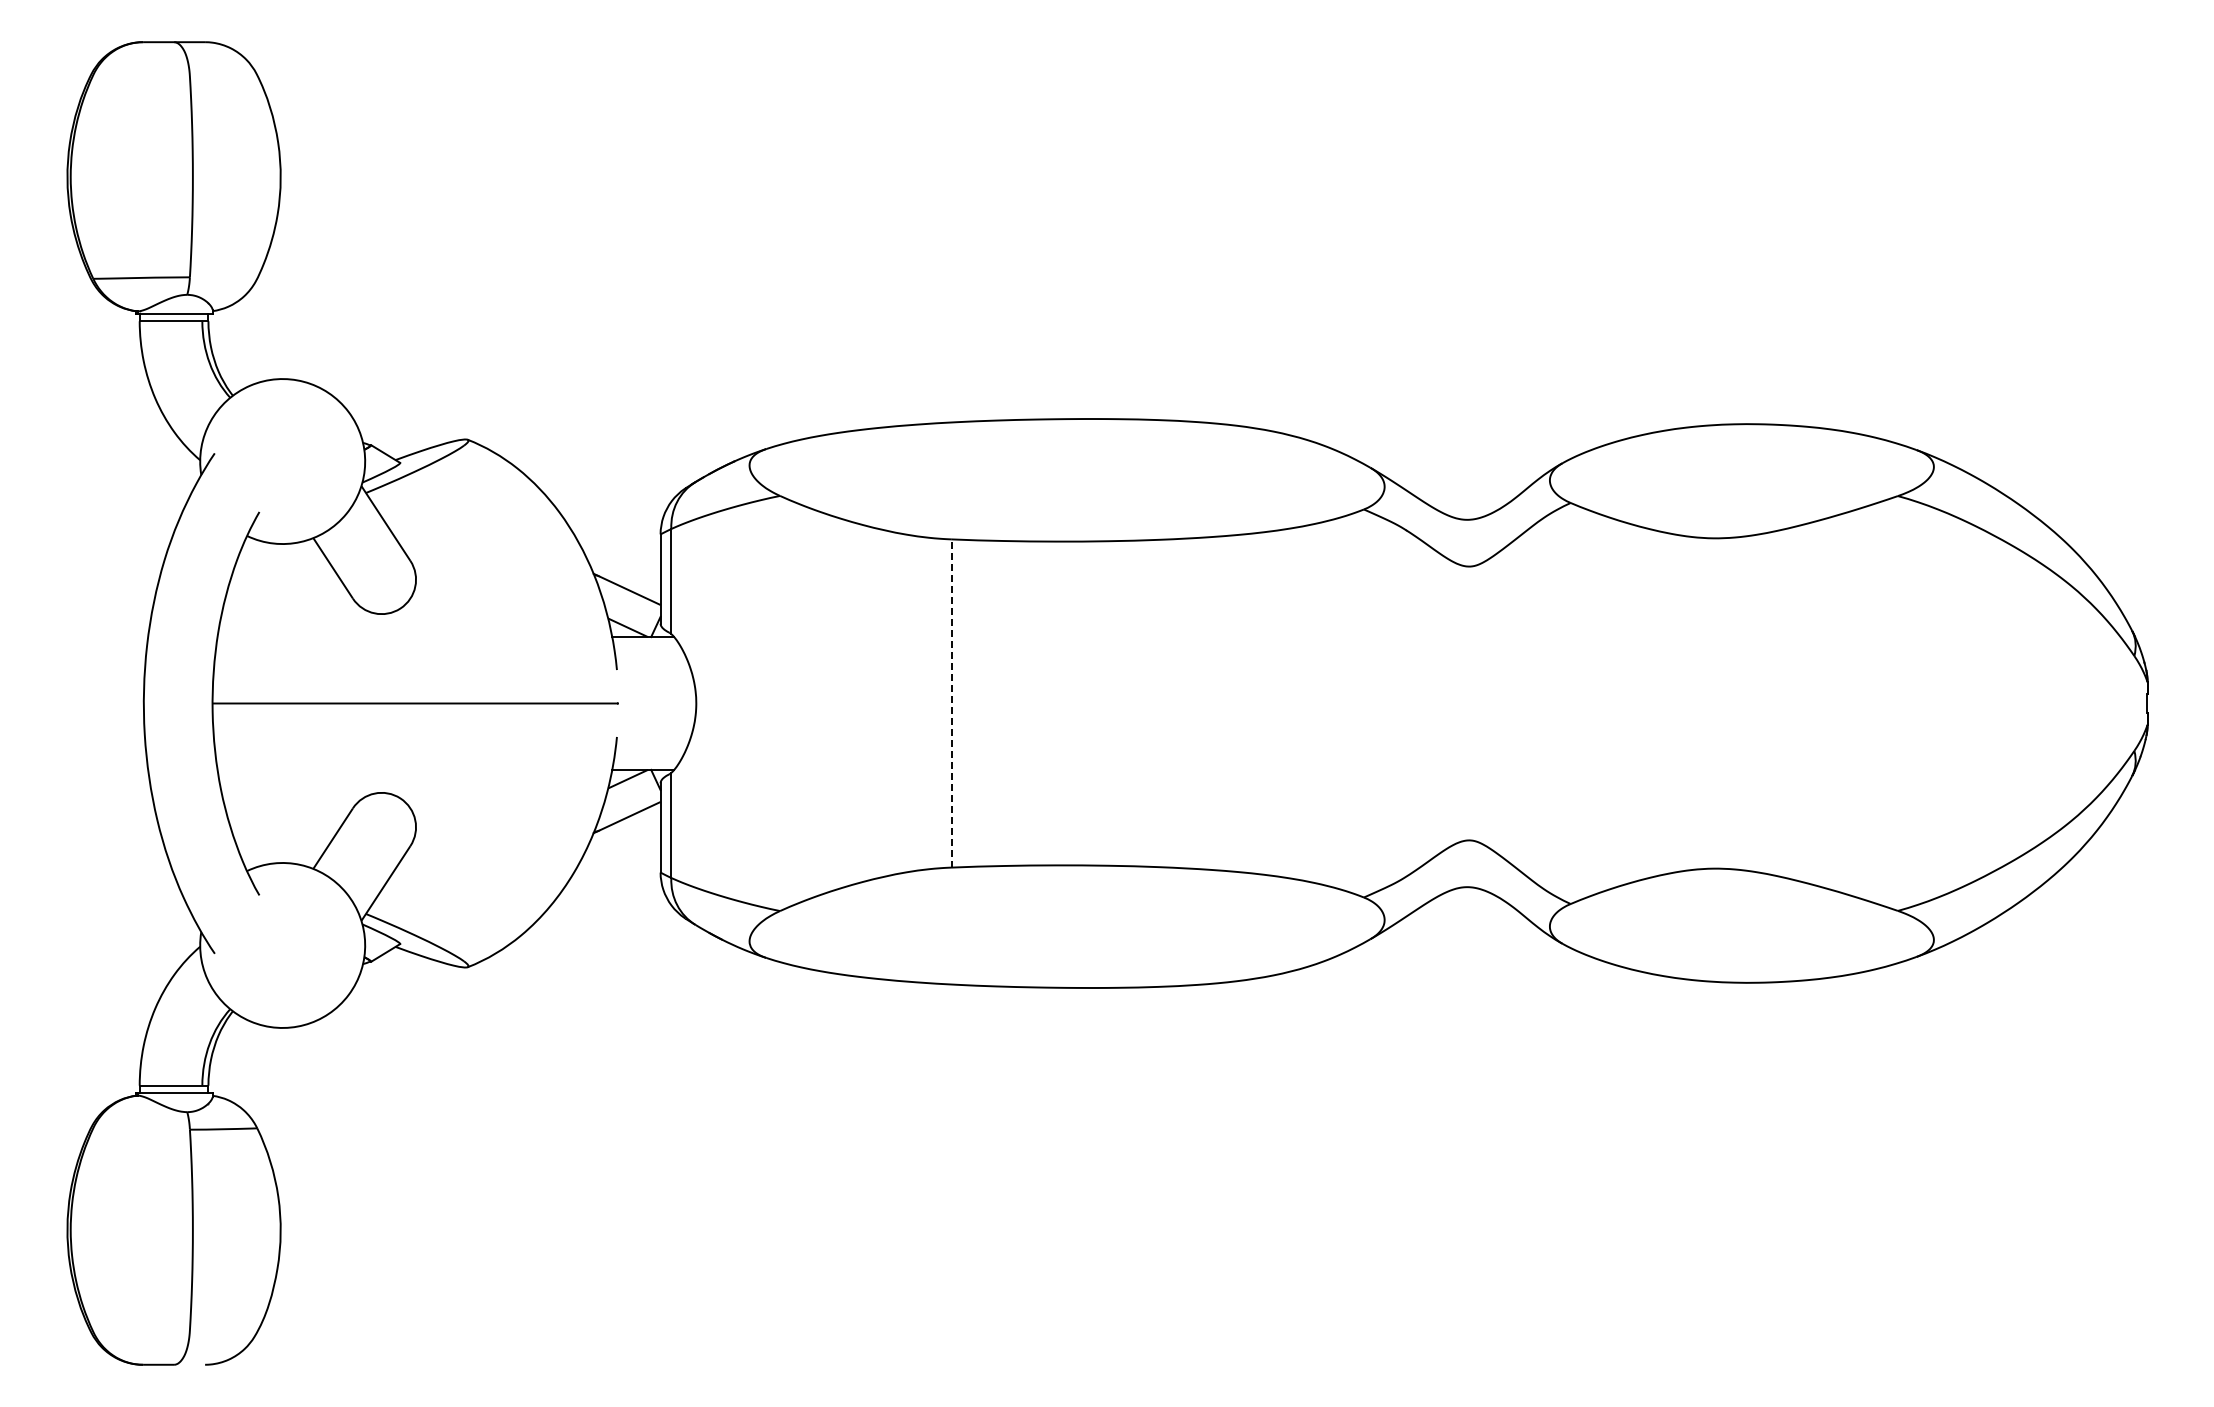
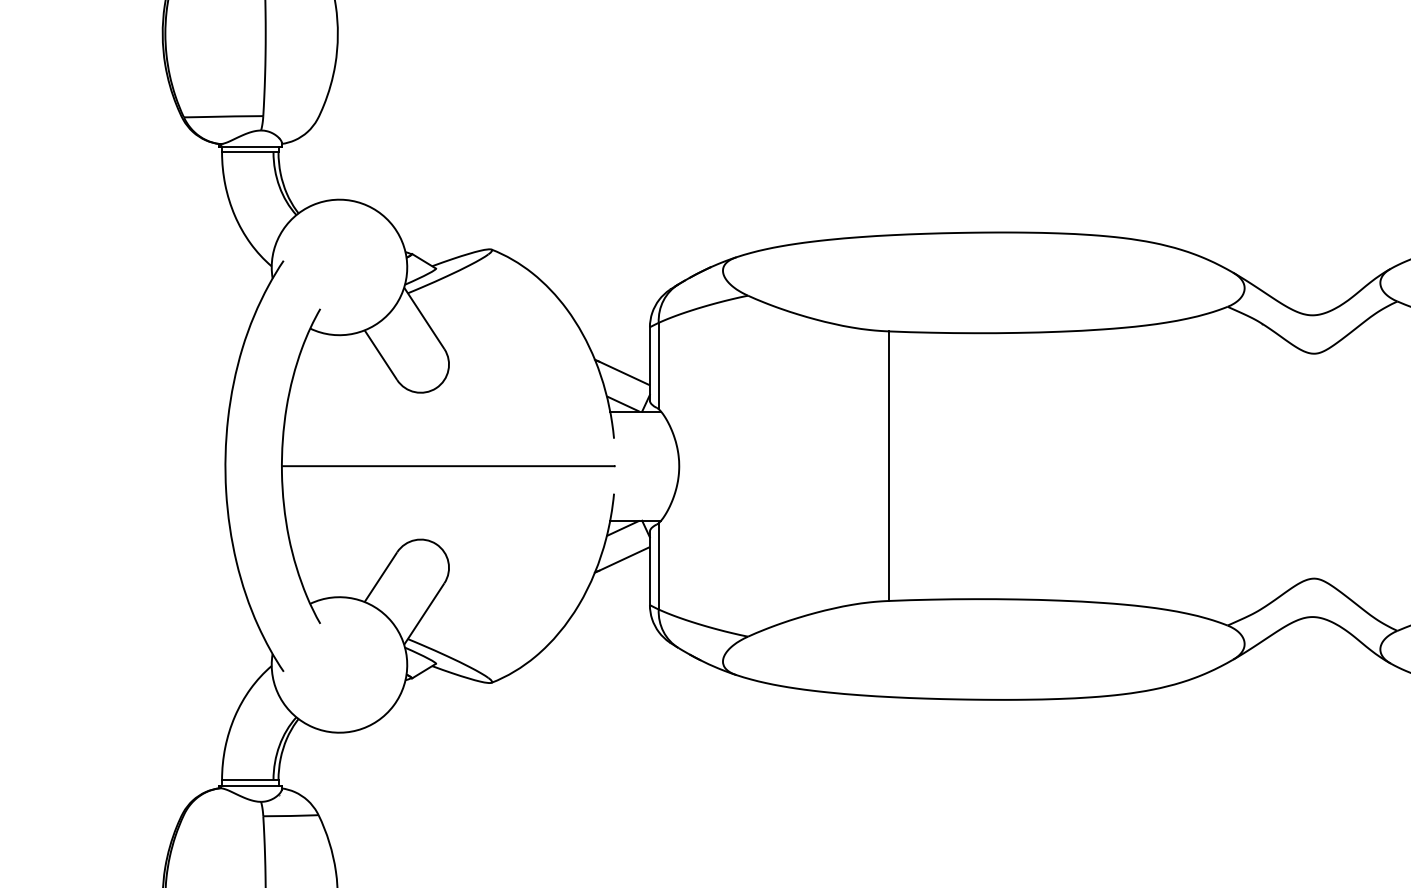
line: (951, 703) -> (888, 466), dashed -> solid

